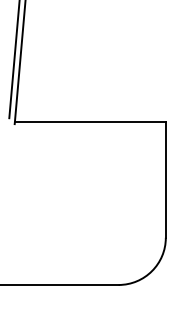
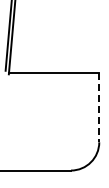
line: (166, 179) -> (99, 107), solid -> dashed

